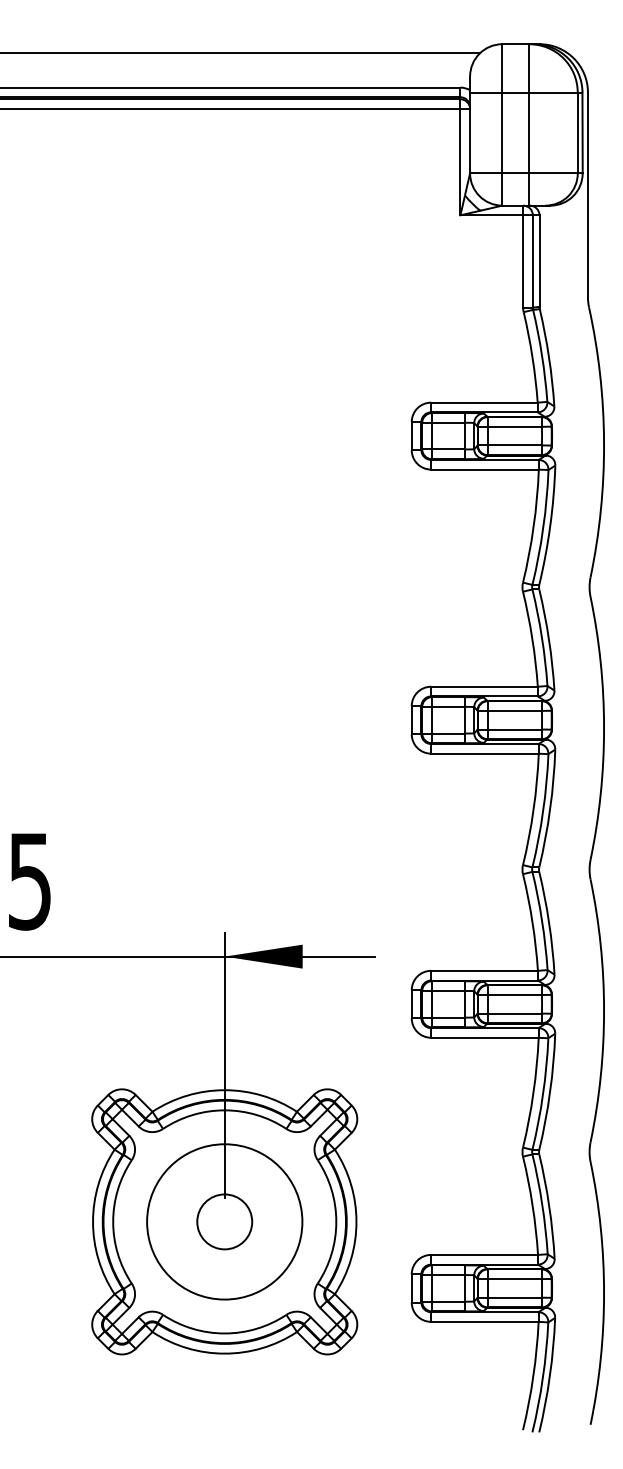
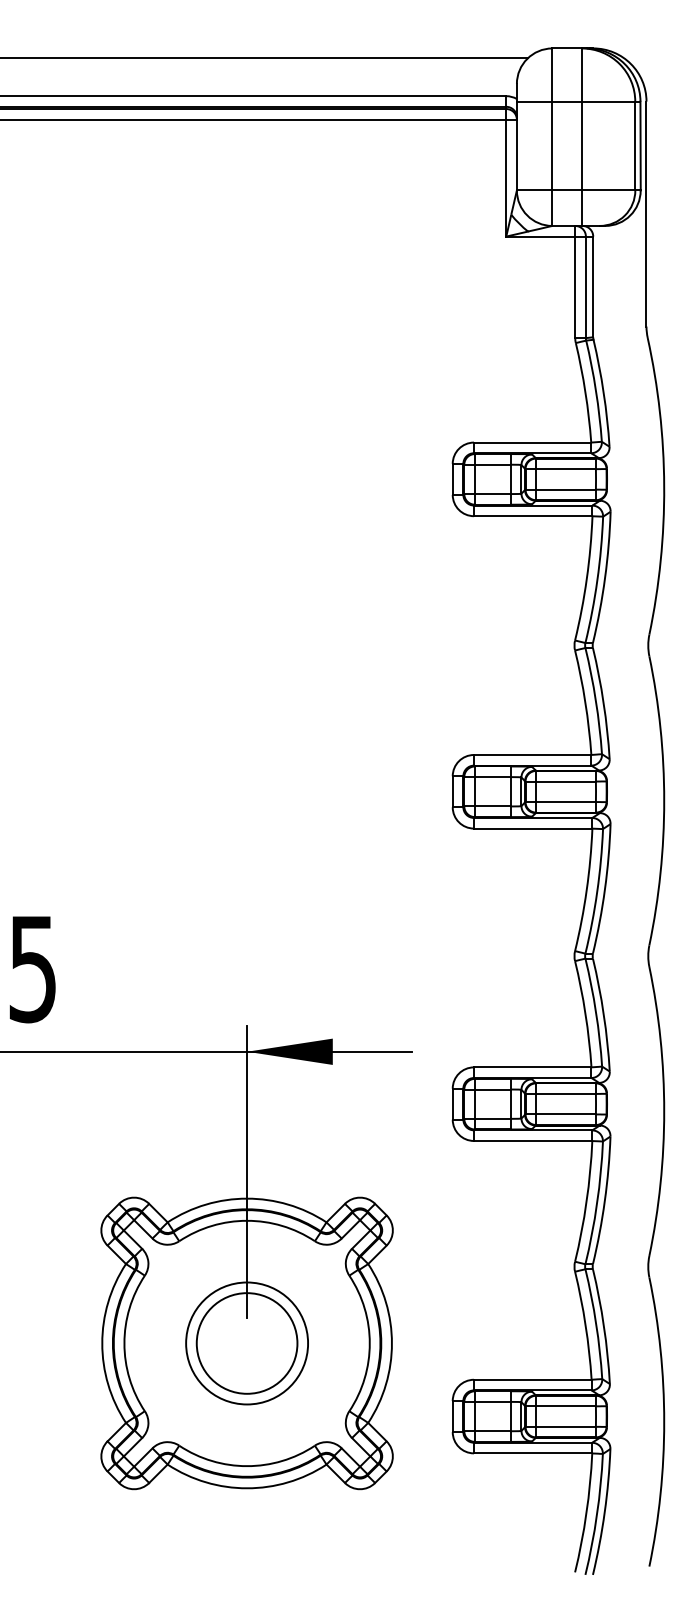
circle: (224, 1221) -> (246, 1343), size x1.67
circle: (225, 1221) -> (247, 1343), size x0.71

